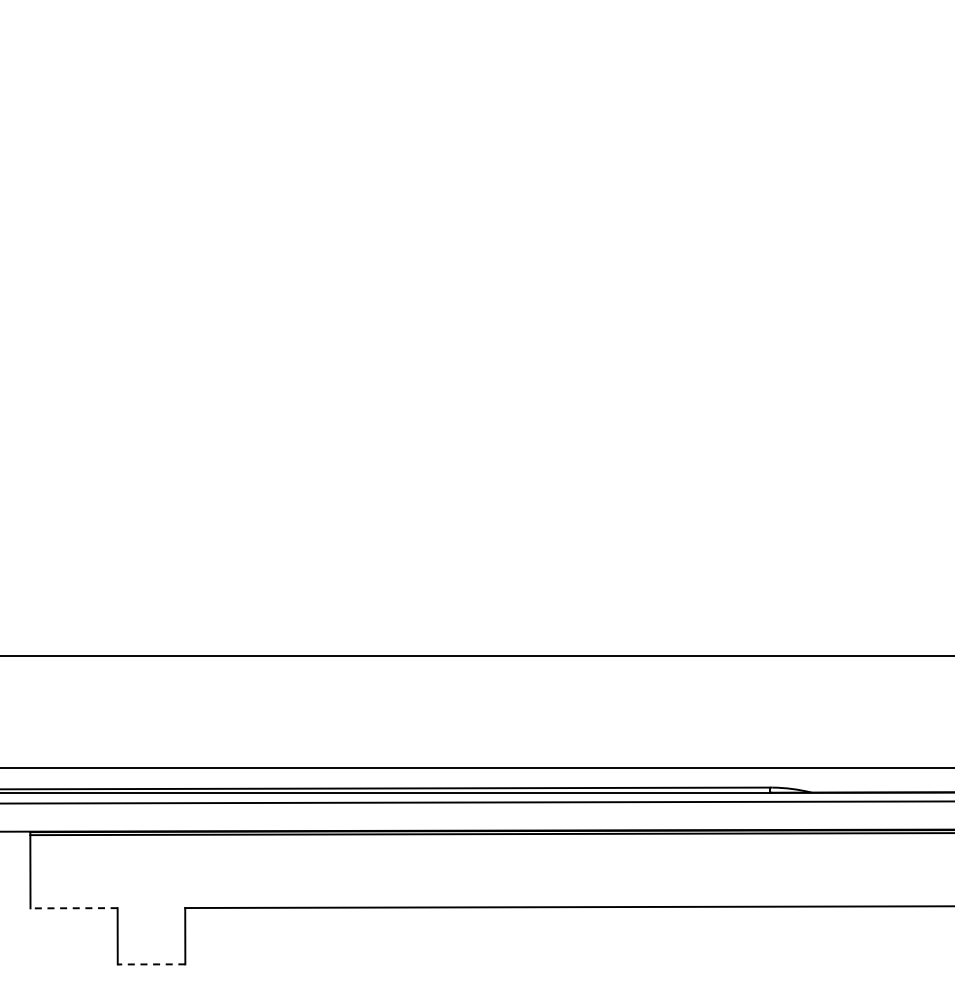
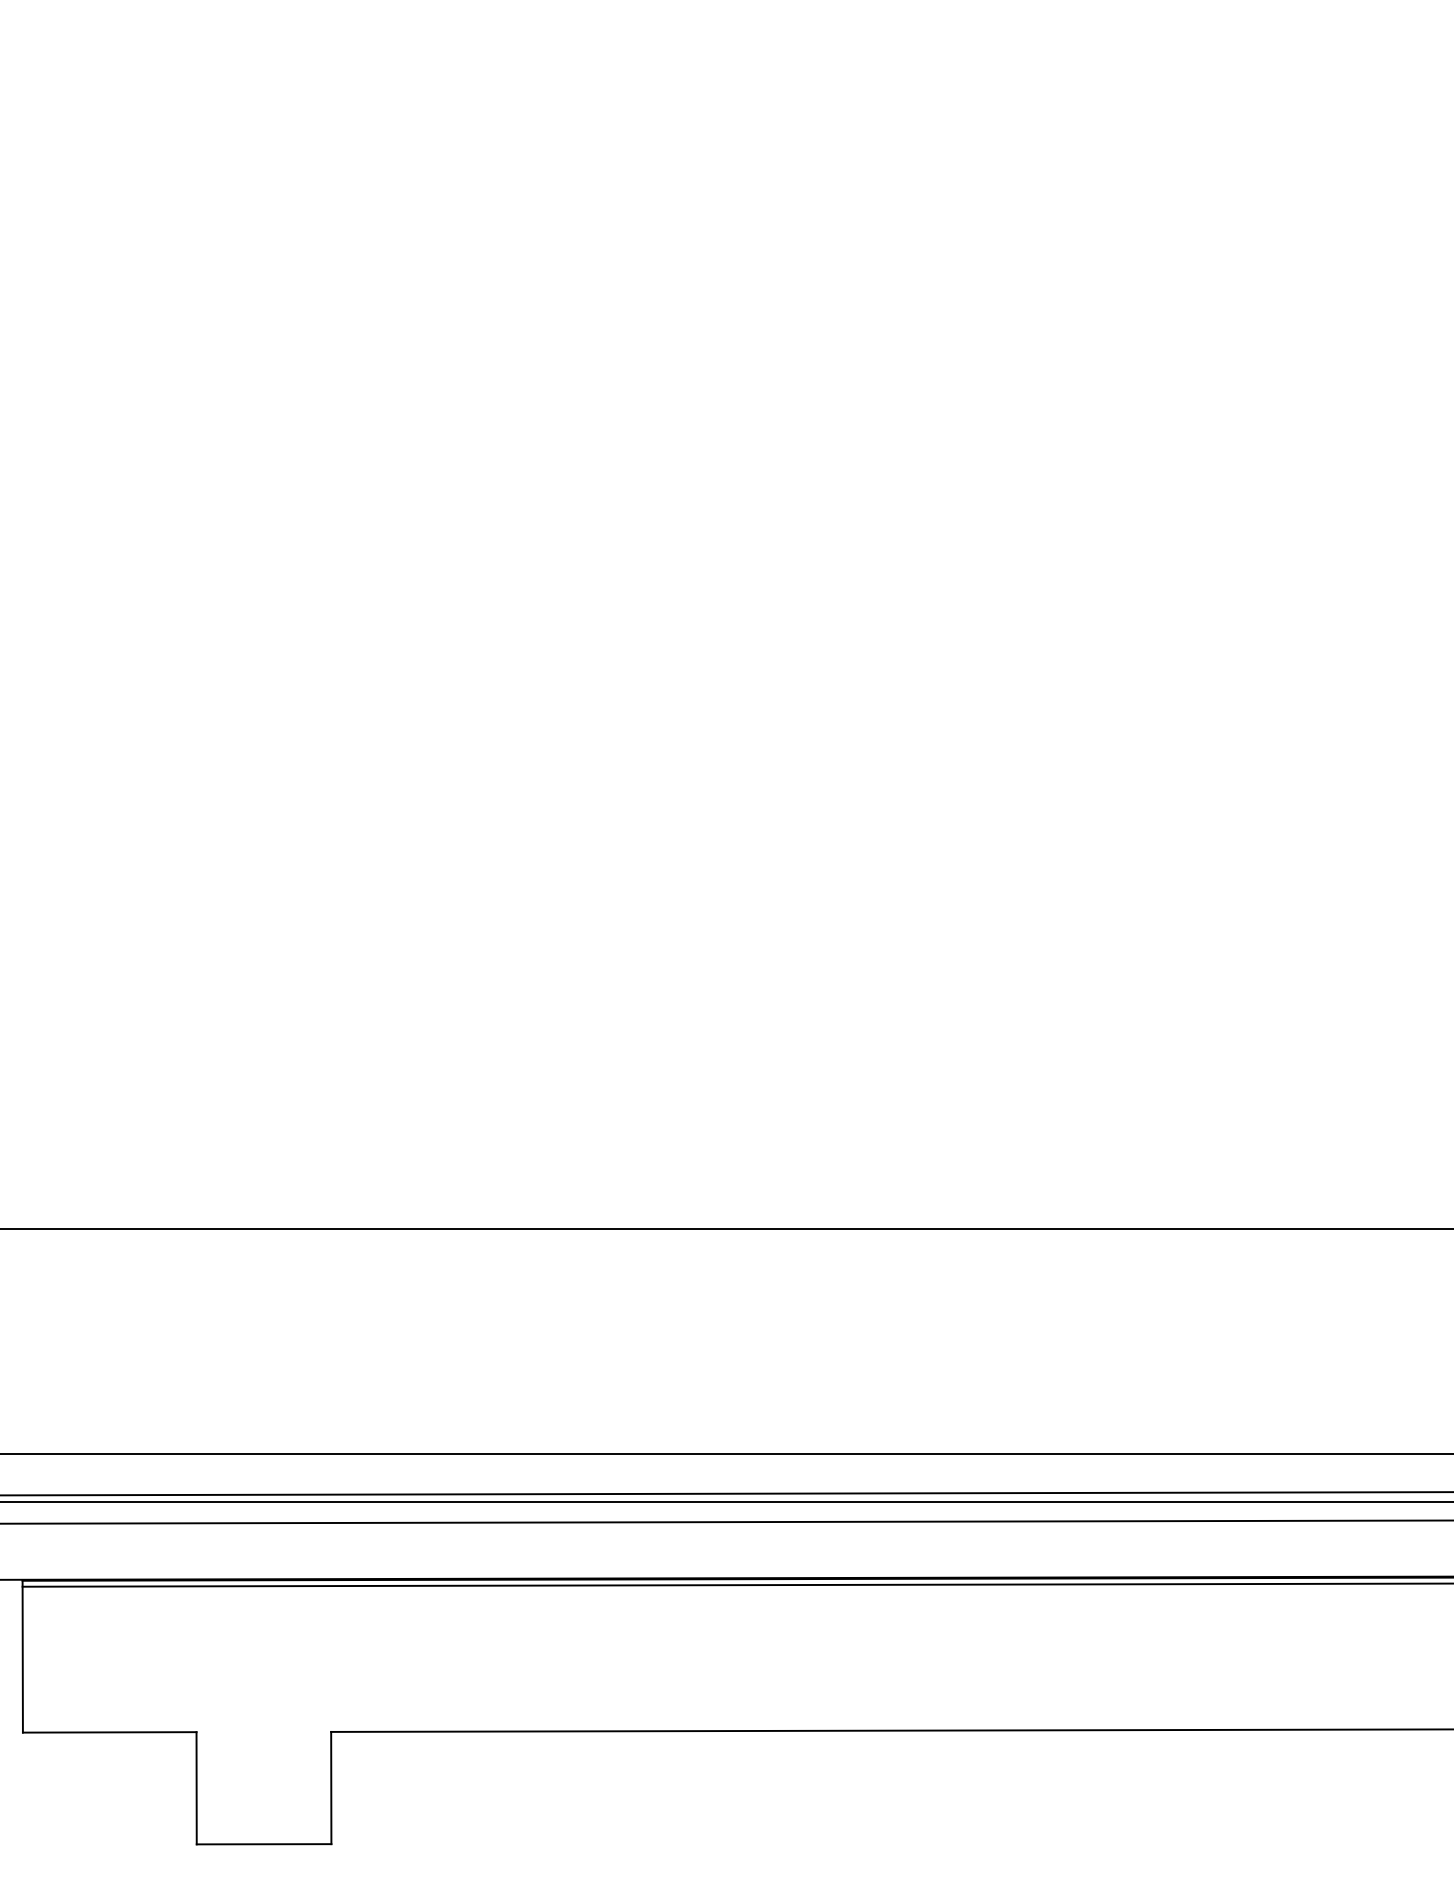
line: (74, 908) -> (110, 1732), dashed -> solid
line: (151, 964) -> (263, 1844), dashed -> solid

